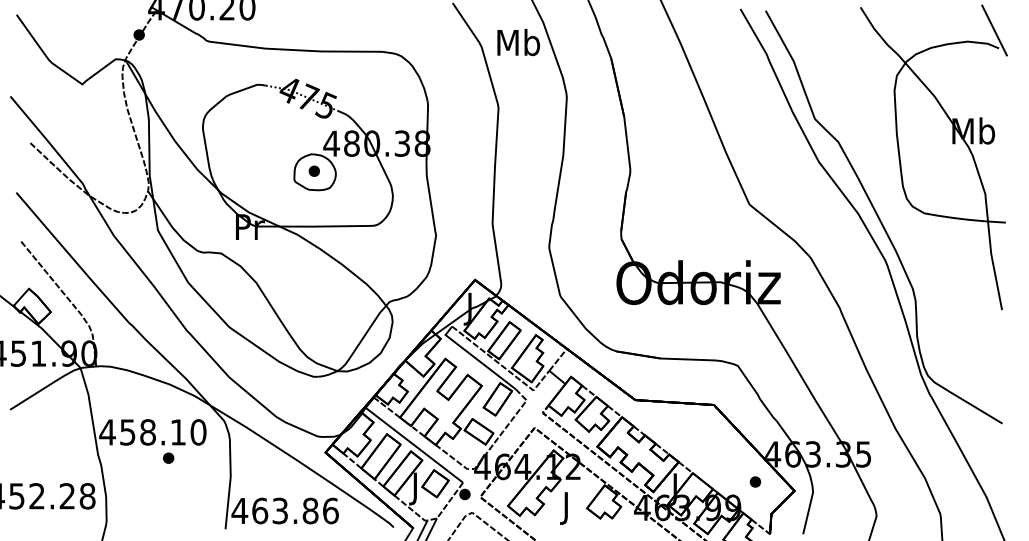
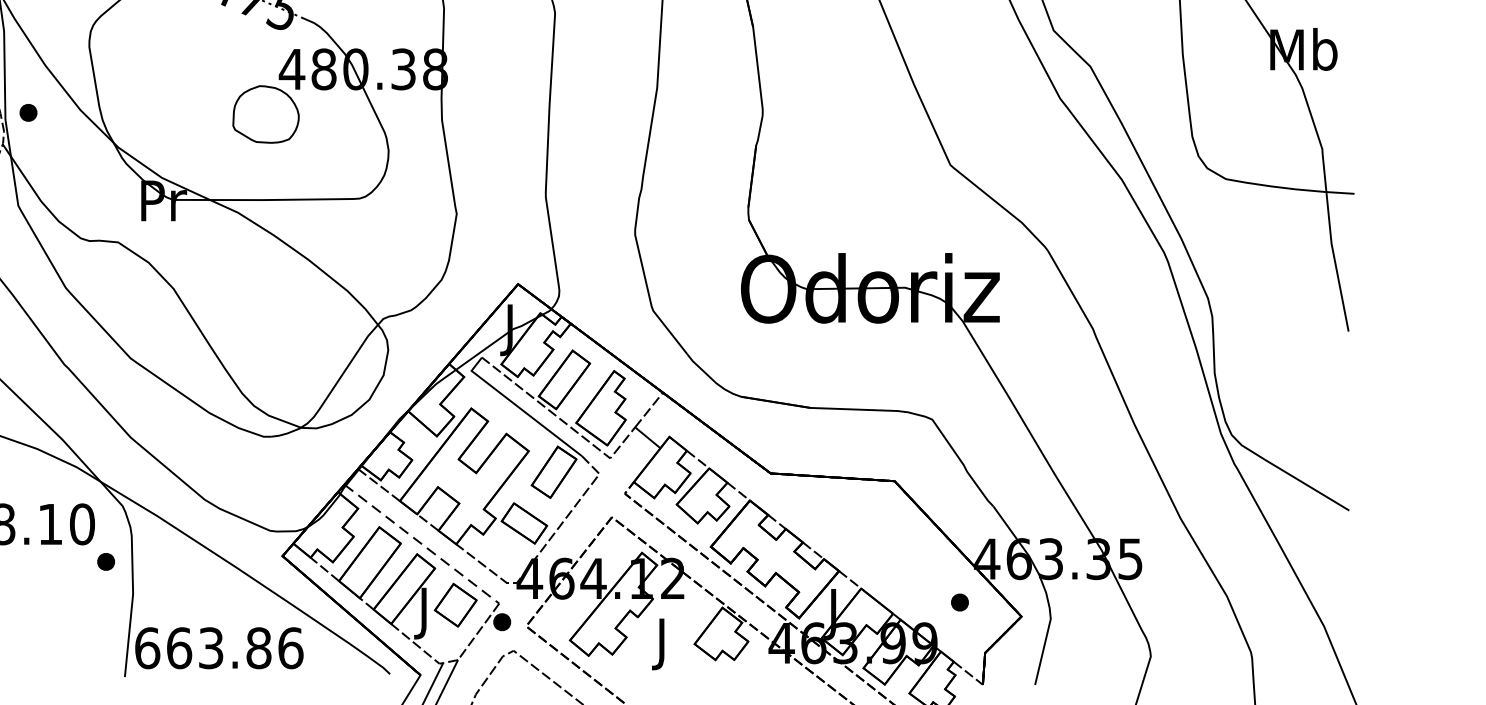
part: (313, 170) -> (27, 111), moved
line: (414, 444) -> (422, 543), solid -> dashed
part: (168, 457) -> (105, 560), moved
text: (239, 510) -> (146, 647), 463.86 -> 663.86

